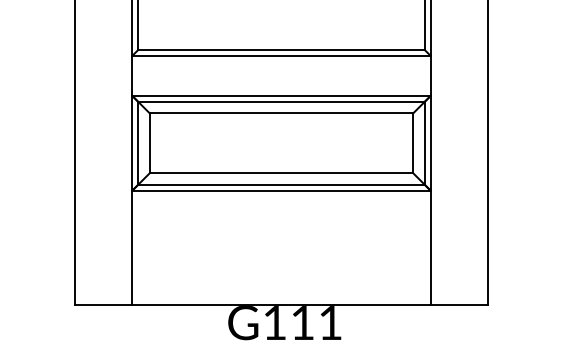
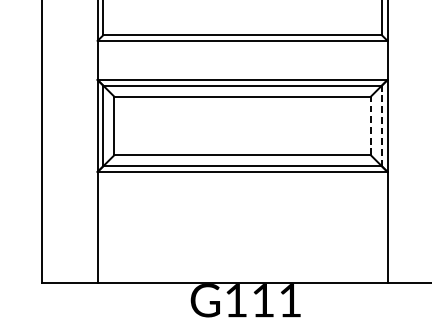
line: (413, 142) -> (370, 125), solid -> dashed
line: (424, 143) -> (381, 126), solid -> dashed

